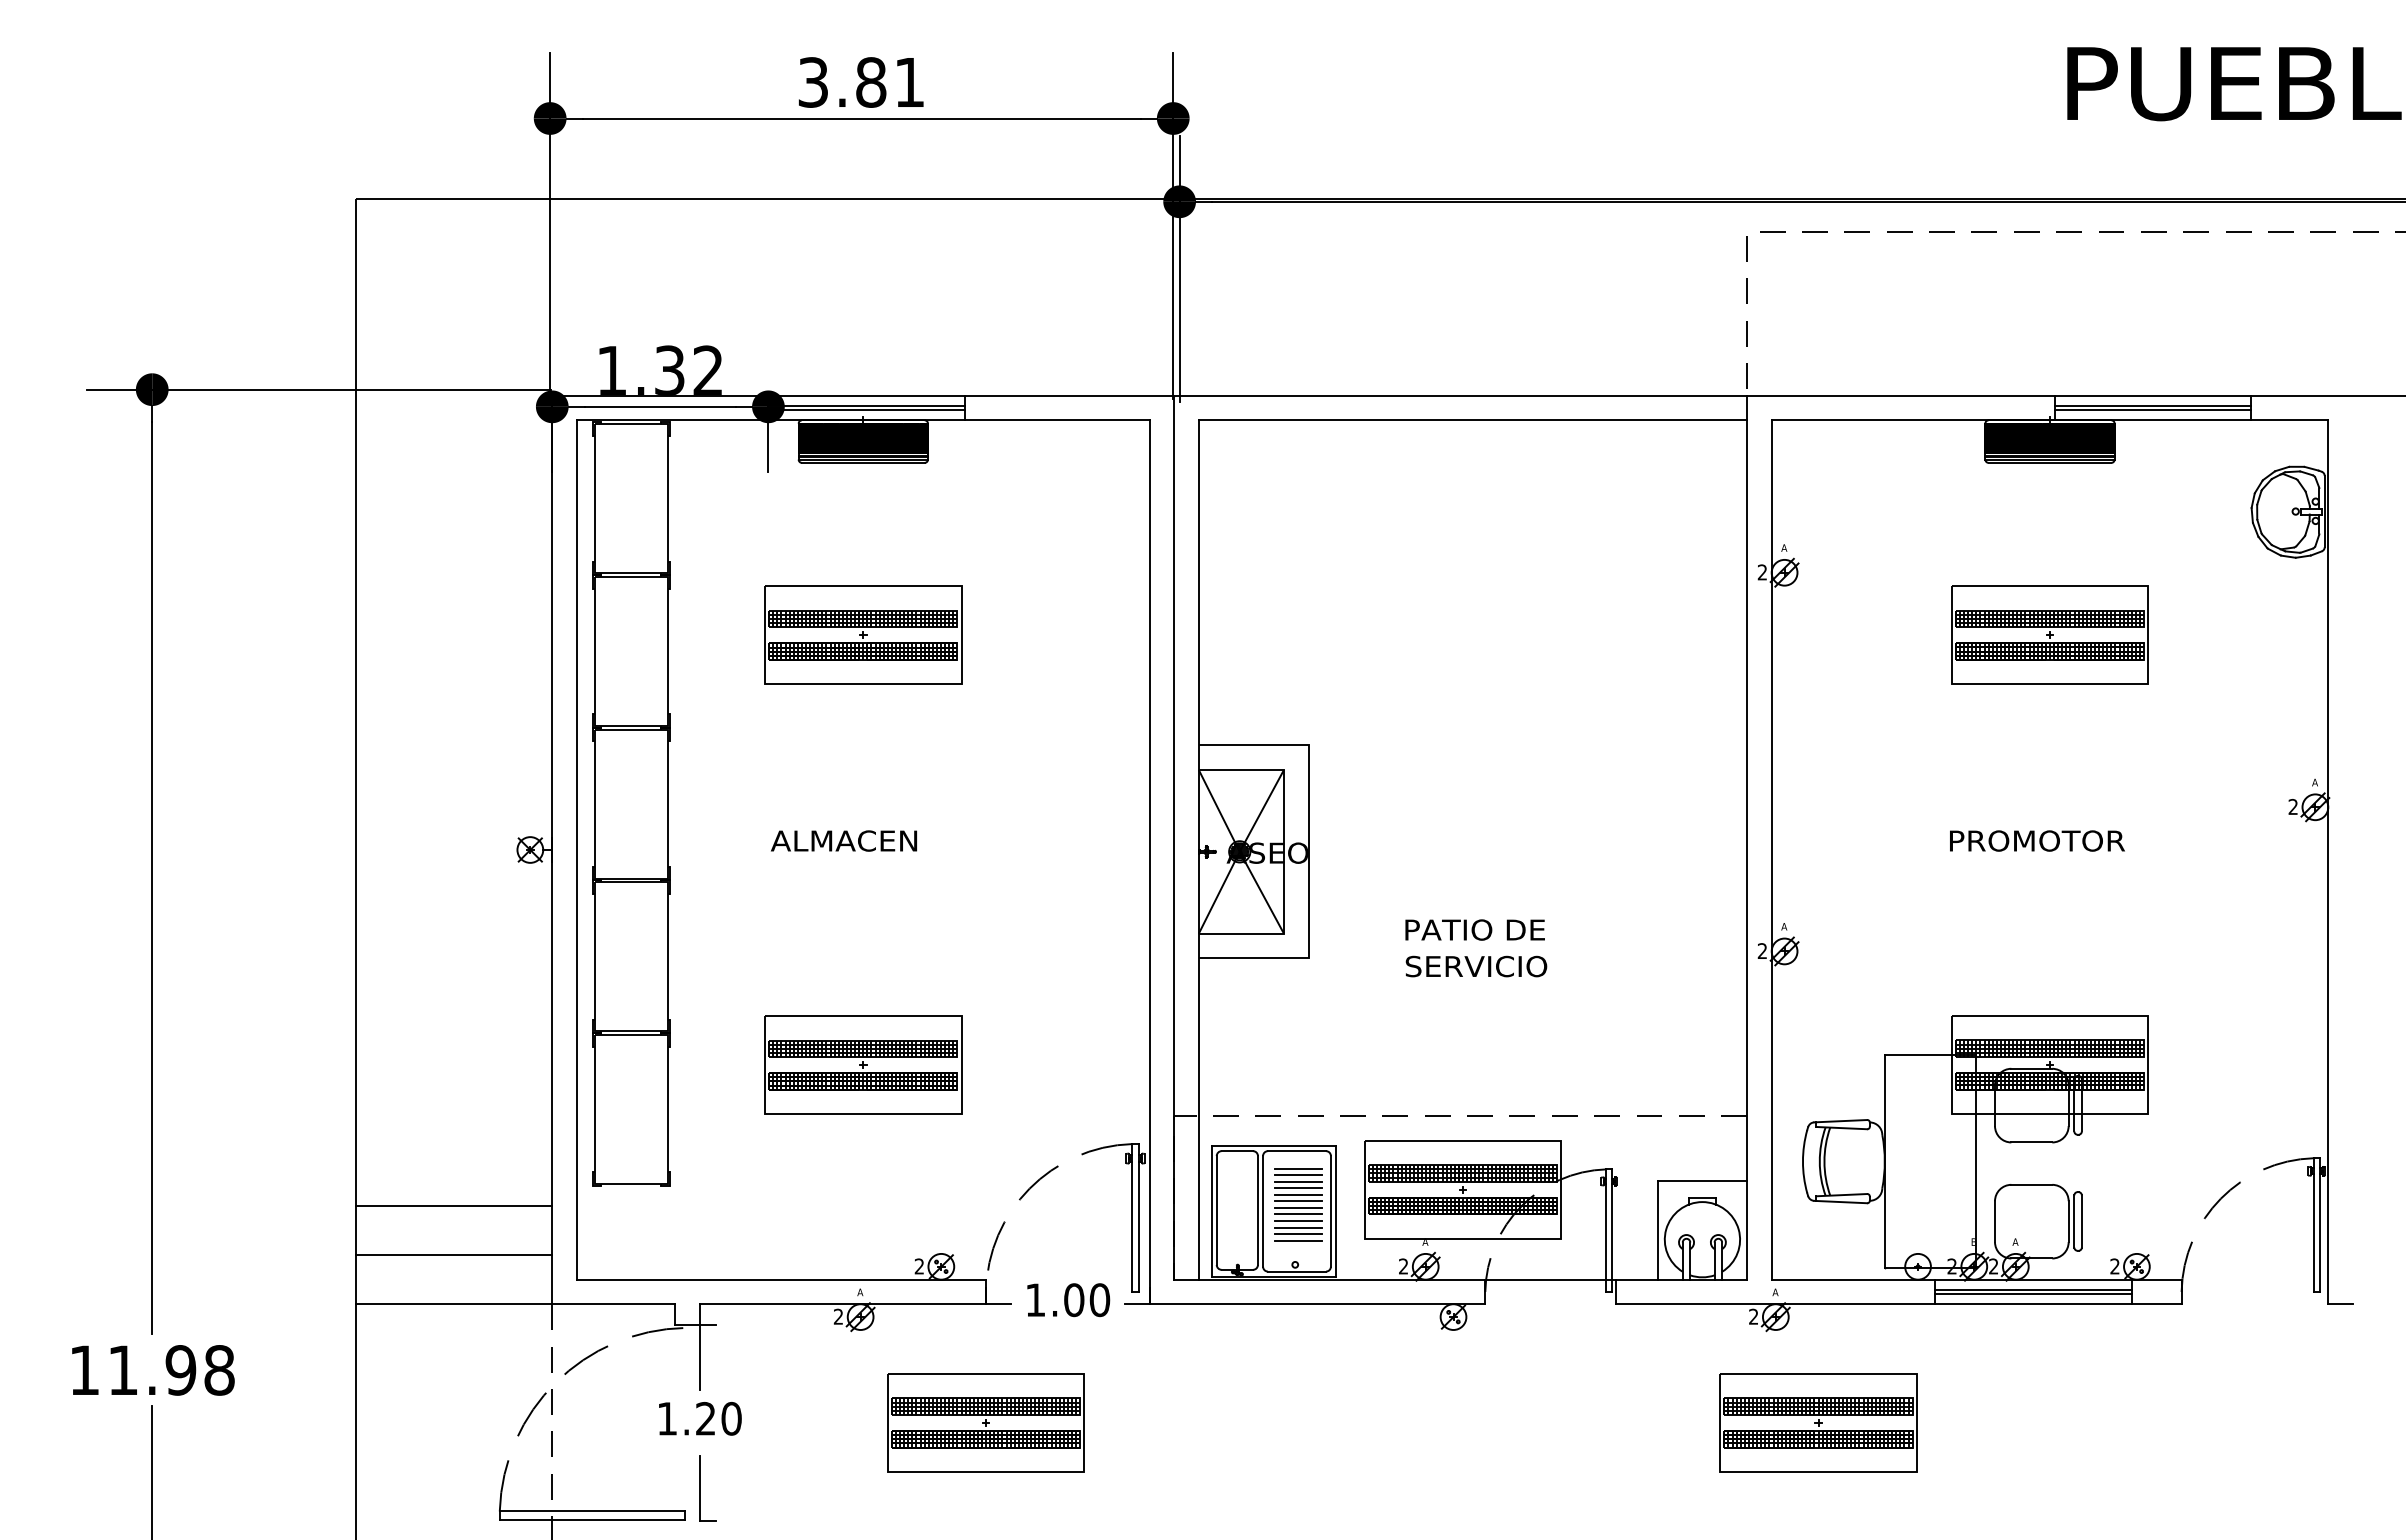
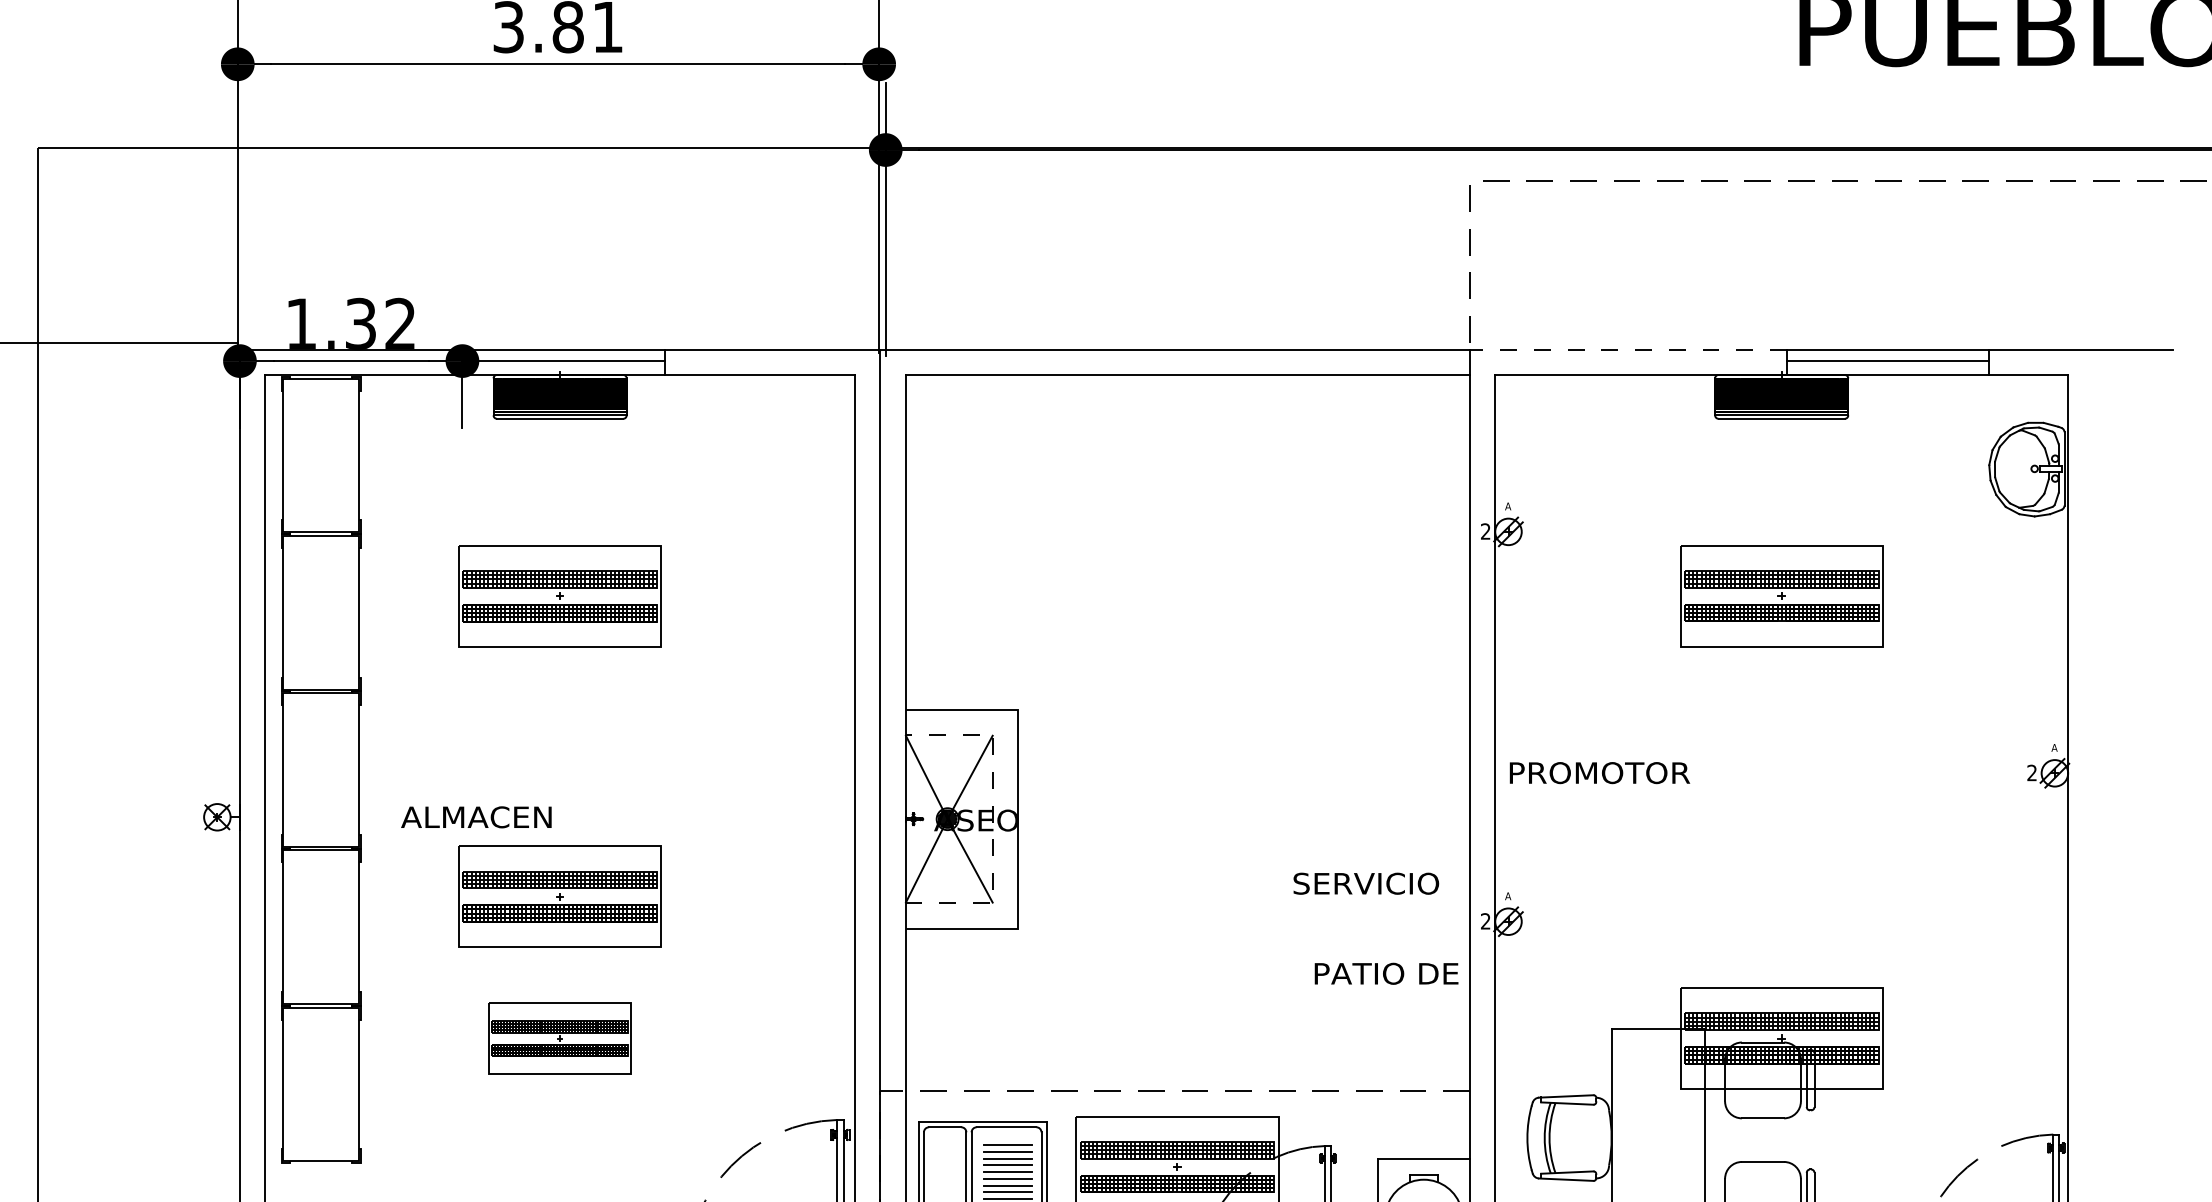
line: (1901, 395) -> (1628, 349), solid -> dashed
line: (866, 409) -> (563, 363), removed
line: (2152, 409) -> (1887, 363), removed
text: (843, 840) -> (475, 816), moved
text: (2037, 840) -> (1600, 772), moved
line: (1283, 851) -> (992, 818), solid -> dashed
part: (863, 926) -> (560, 896), added
text: (1474, 929) -> (1385, 973), moved
text: (1476, 966) -> (1366, 883), moved
part: (863, 1064) -> (560, 1038), size x0.7
line: (453, 1206) -> (138, 1184), removed

